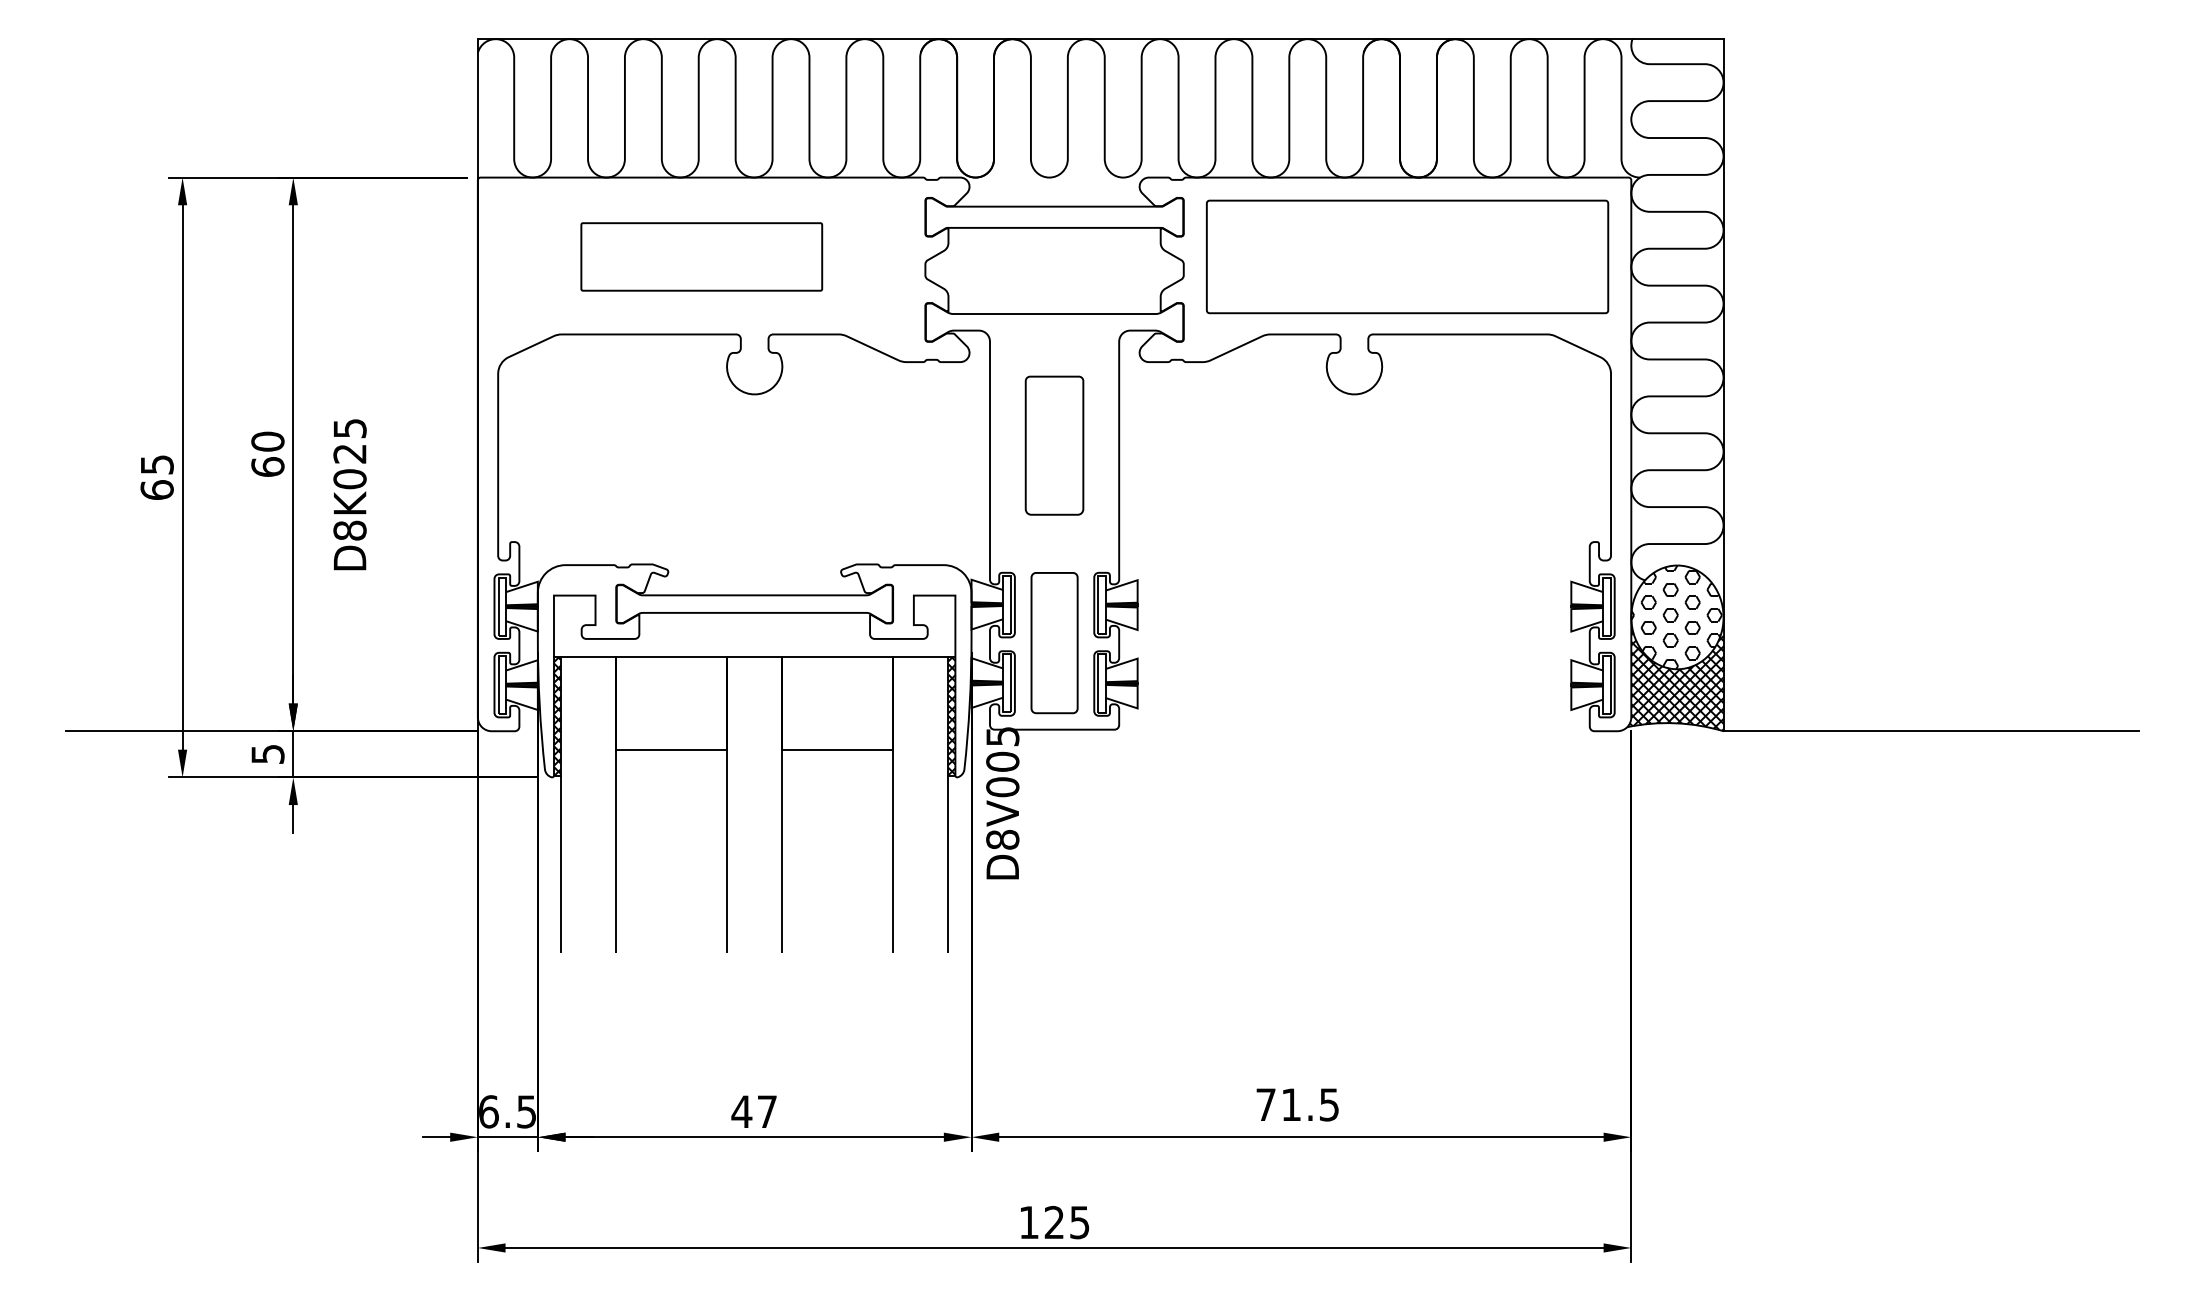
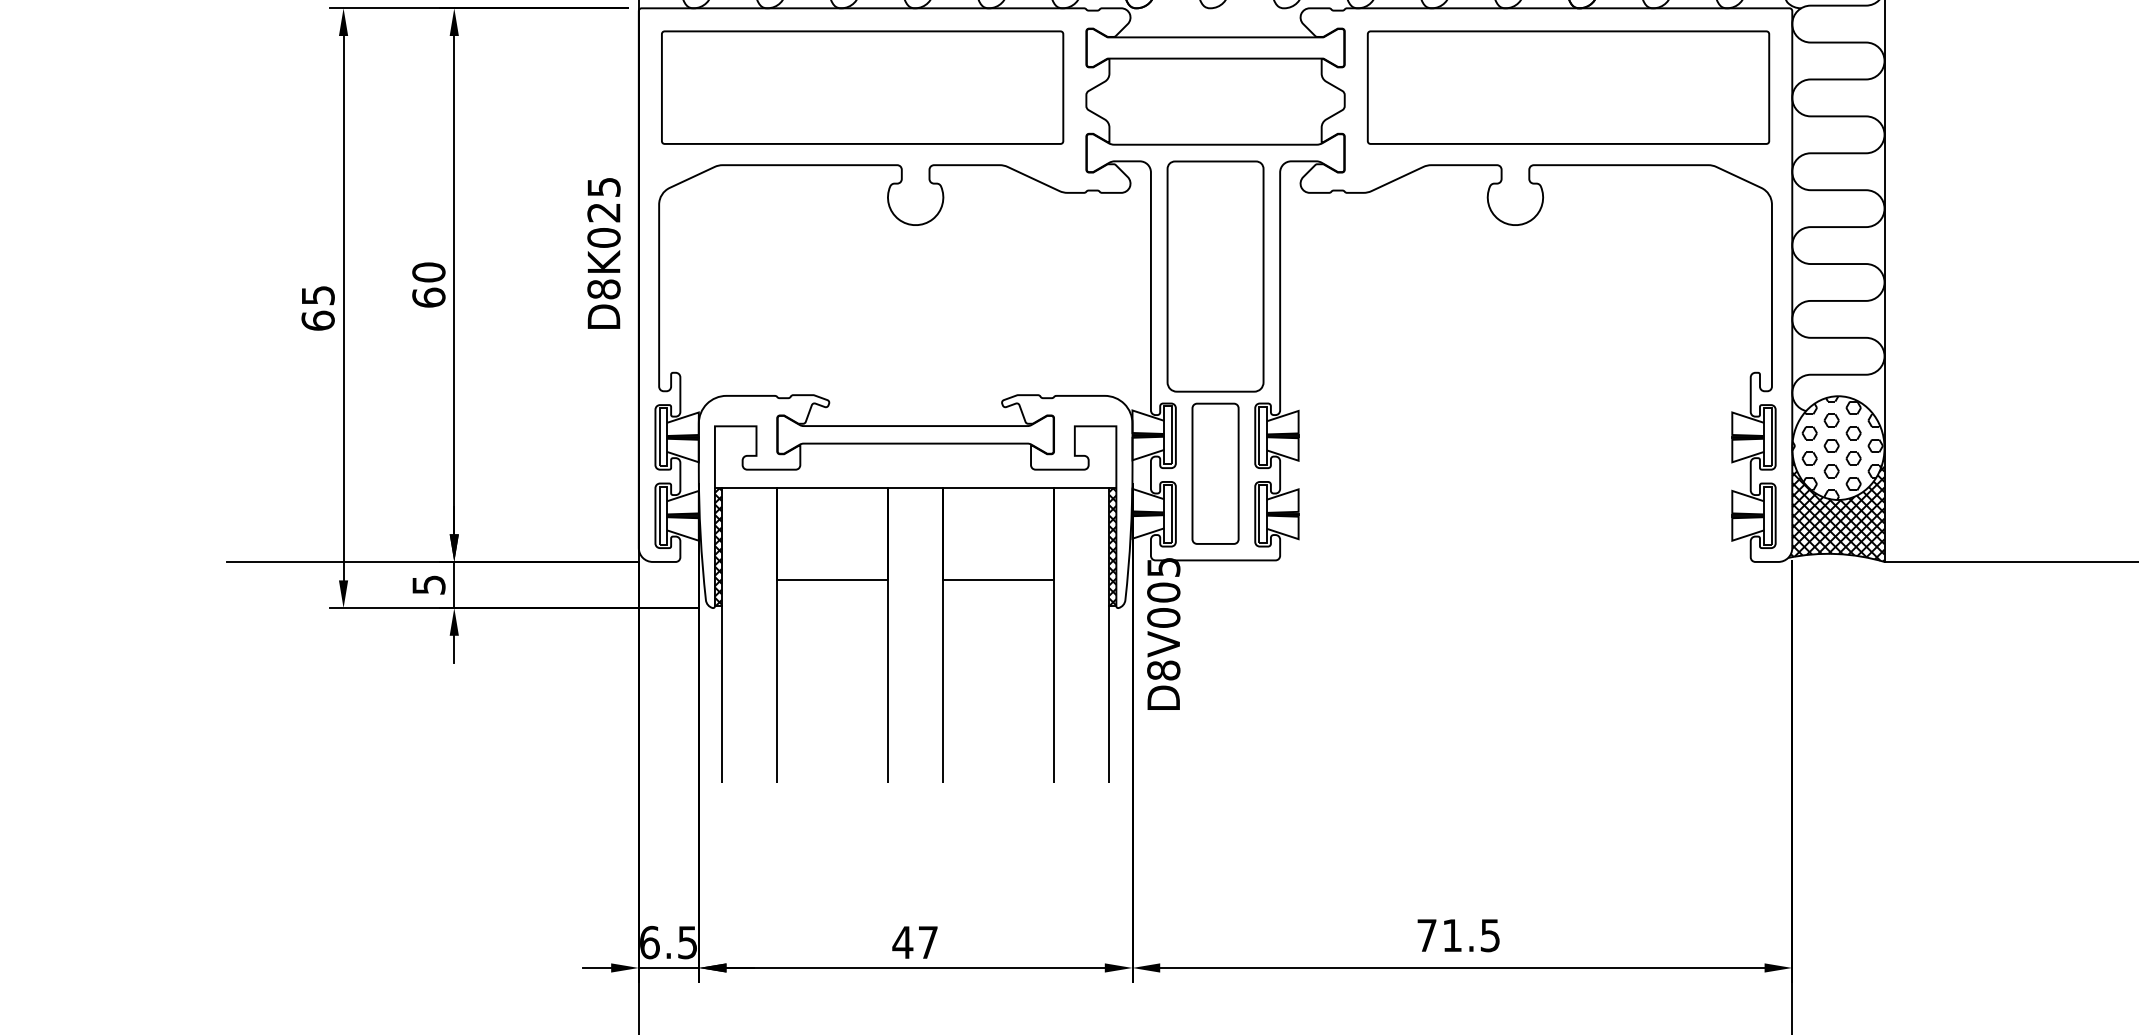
part: (701, 256) -> (862, 87), size x1.67
part: (1054, 445) -> (1215, 276), size x1.67
text: (349, 494) -> (603, 253), moved

